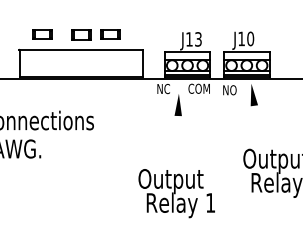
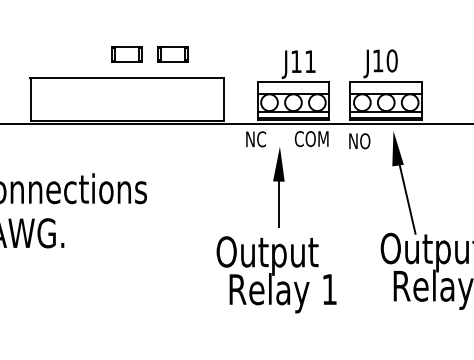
part: (42, 34) -> (66, 53), removed
text: (198, 39) -> (310, 61), J13 -> J11
line: (260, 126) -> (407, 198), added
line: (178, 130) -> (279, 204), added
text: (176, 193) -> (276, 274), moved

